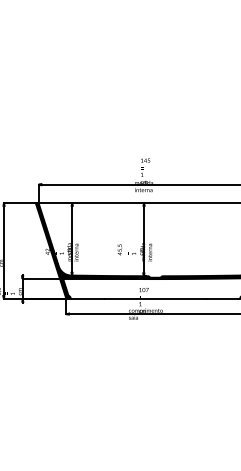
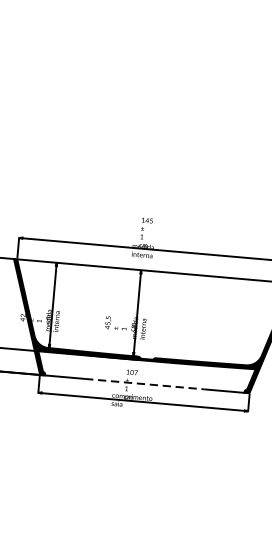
line: (155, 298) -> (144, 383), solid -> dashed

